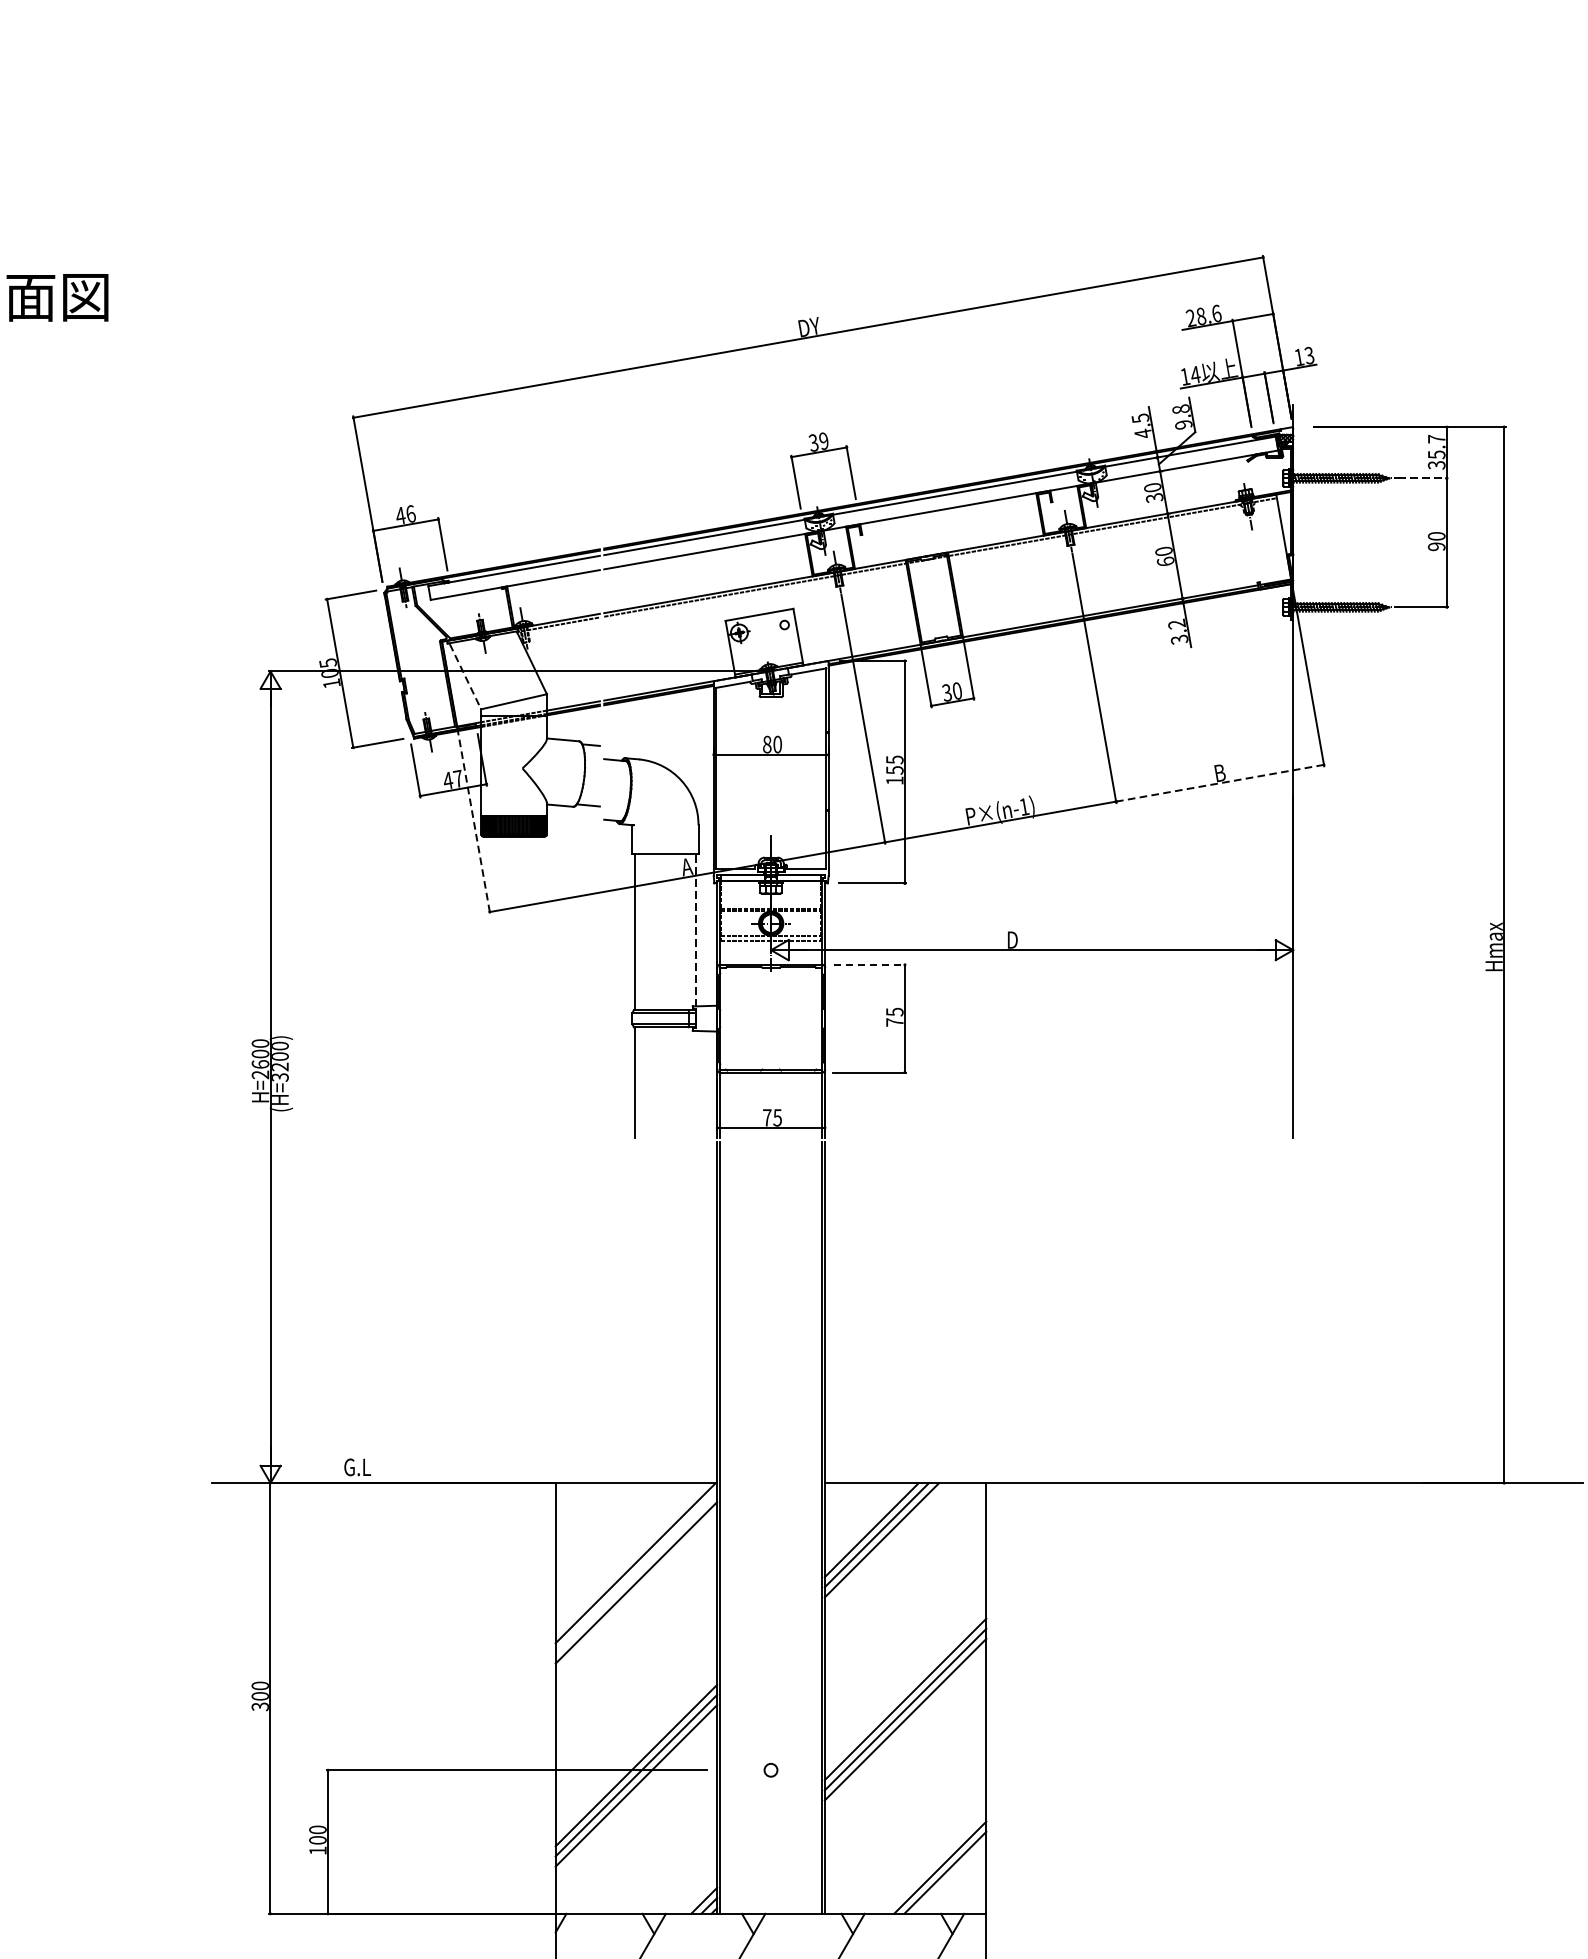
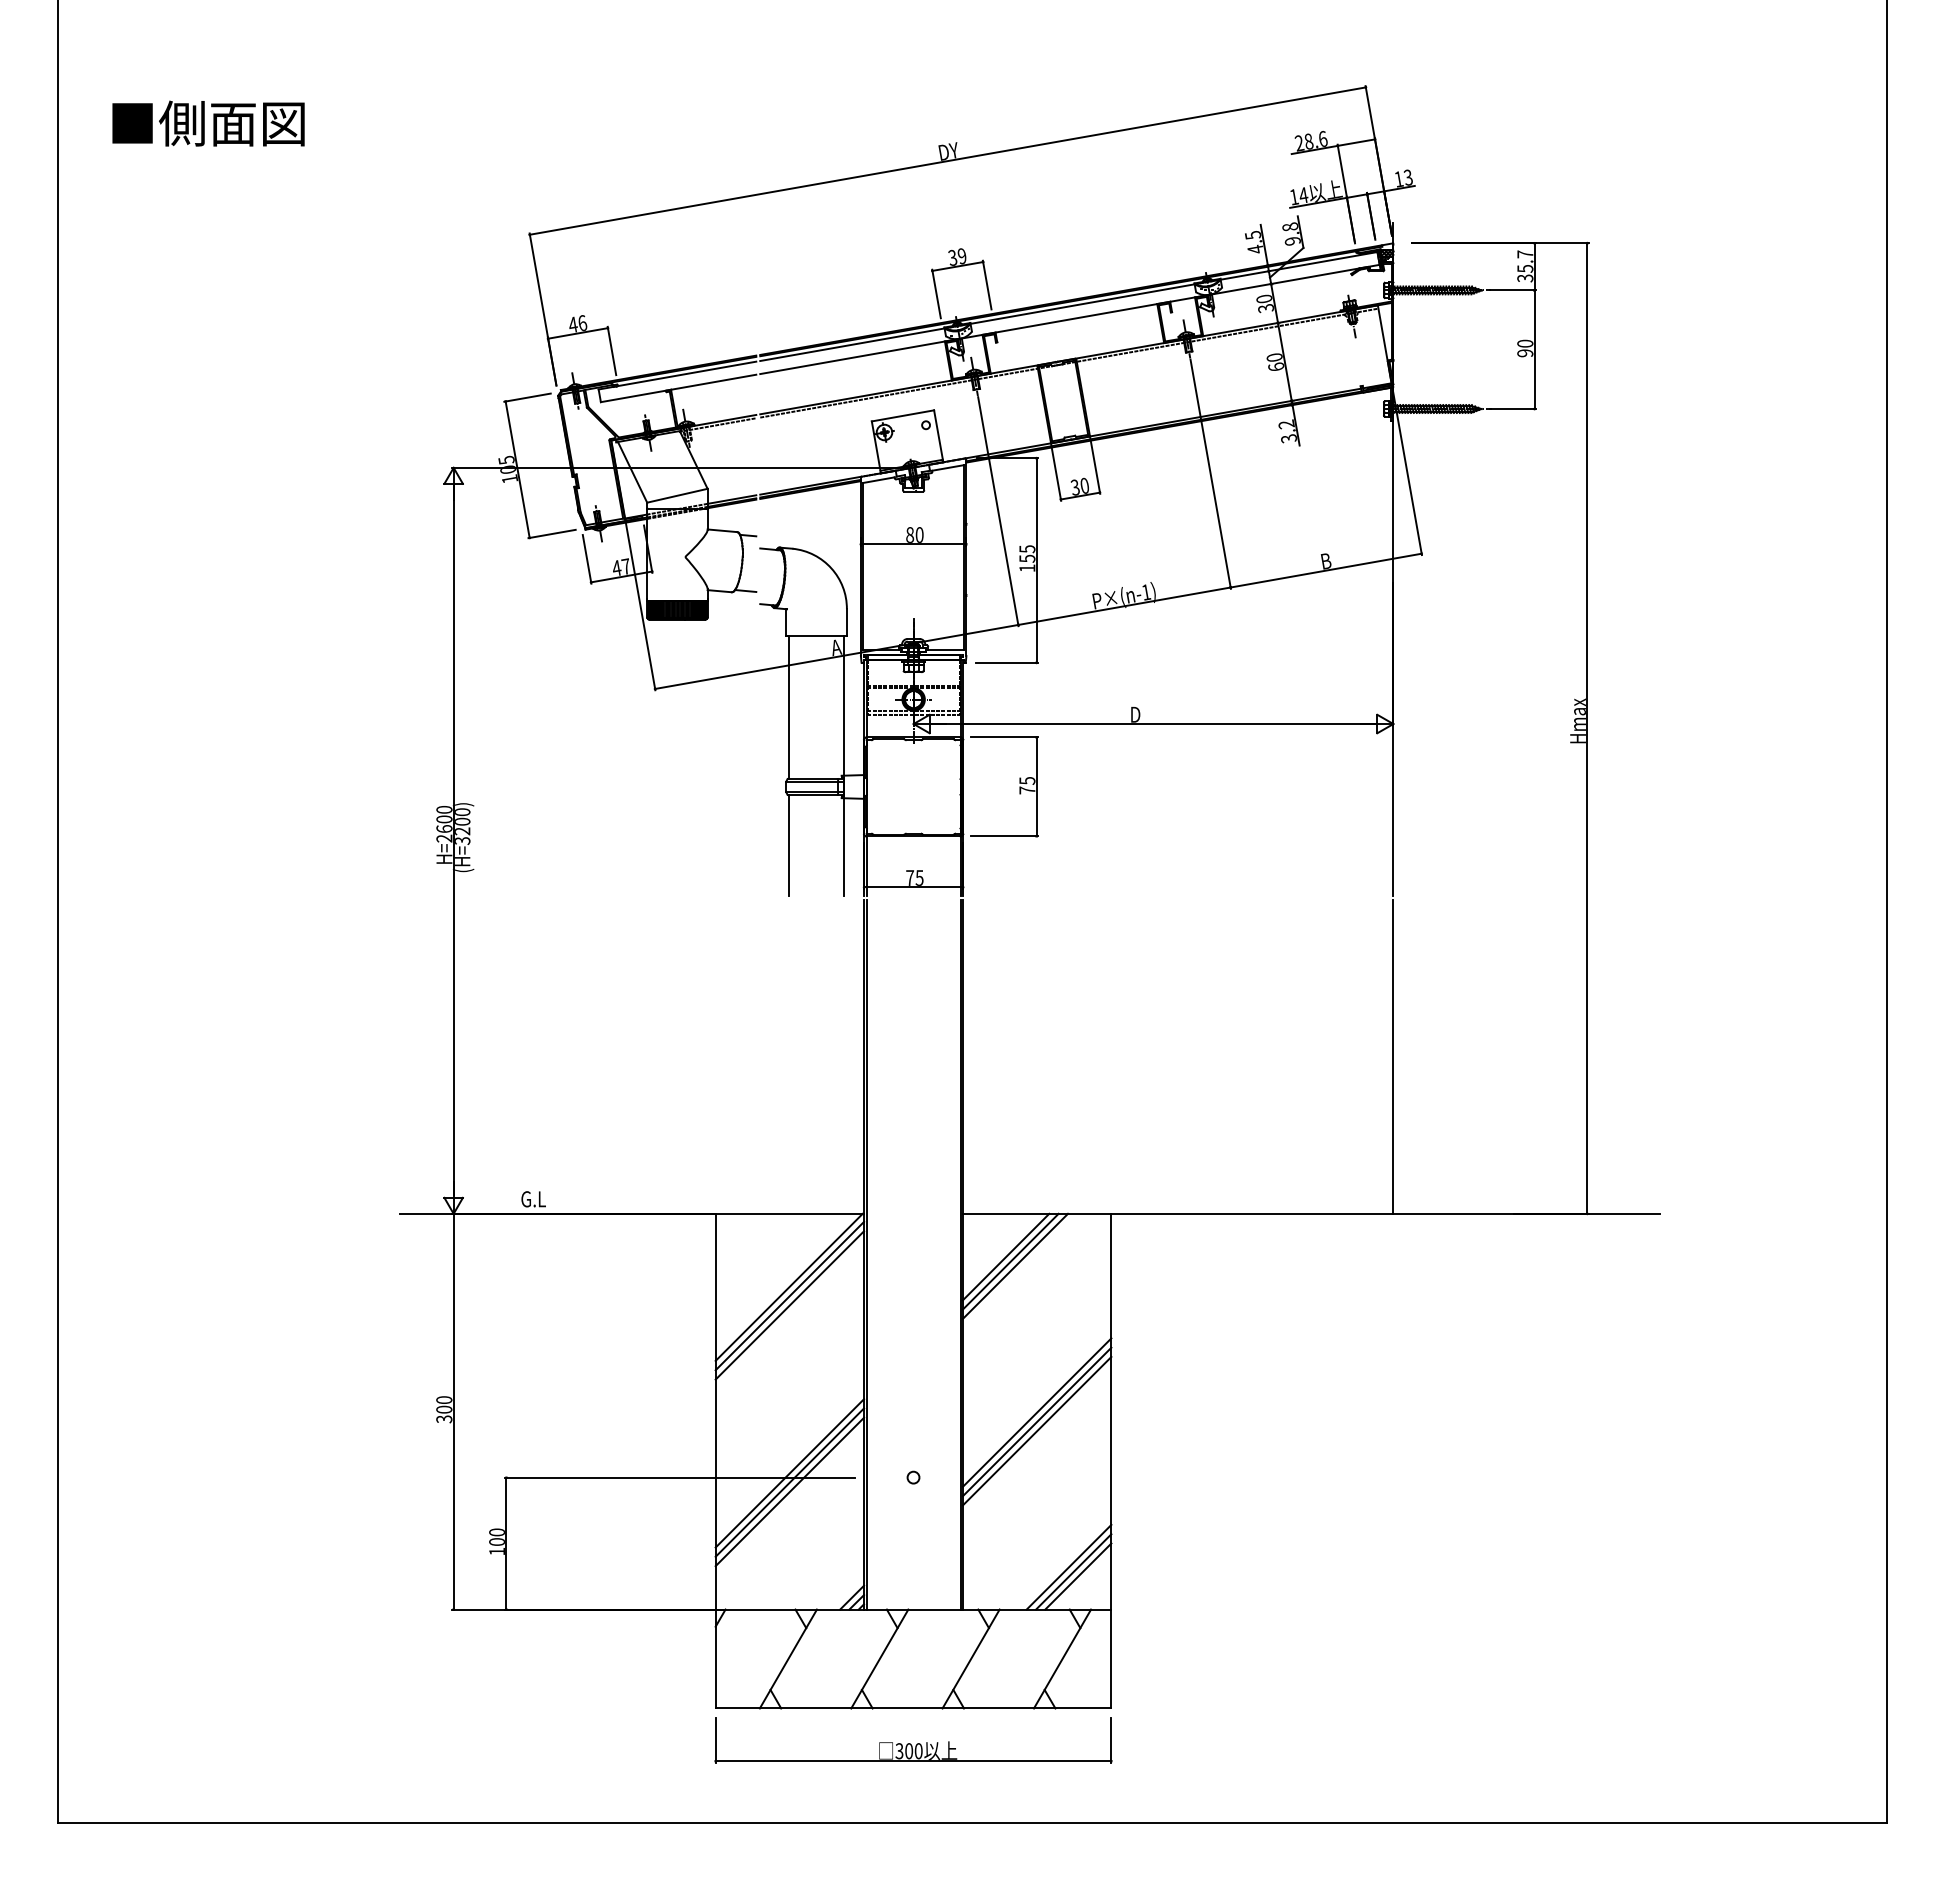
line: (1423, 478) -> (1513, 290), dashed -> solid
line: (466, 677) -> (633, 473), dashed -> solid
line: (1220, 783) -> (1326, 570), dashed -> solid
line: (473, 820) -> (640, 604), dashed -> solid
line: (695, 930) -> (844, 705), dashed -> solid
line: (871, 964) -> (1005, 737), dashed -> solid
line: (695, 1084) -> (844, 847), added
line: (1293, 1311) -> (1393, 1056), added
line: (636, 1572) -> (789, 1295), added
line: (950, 1877) -> (1078, 1576), added

